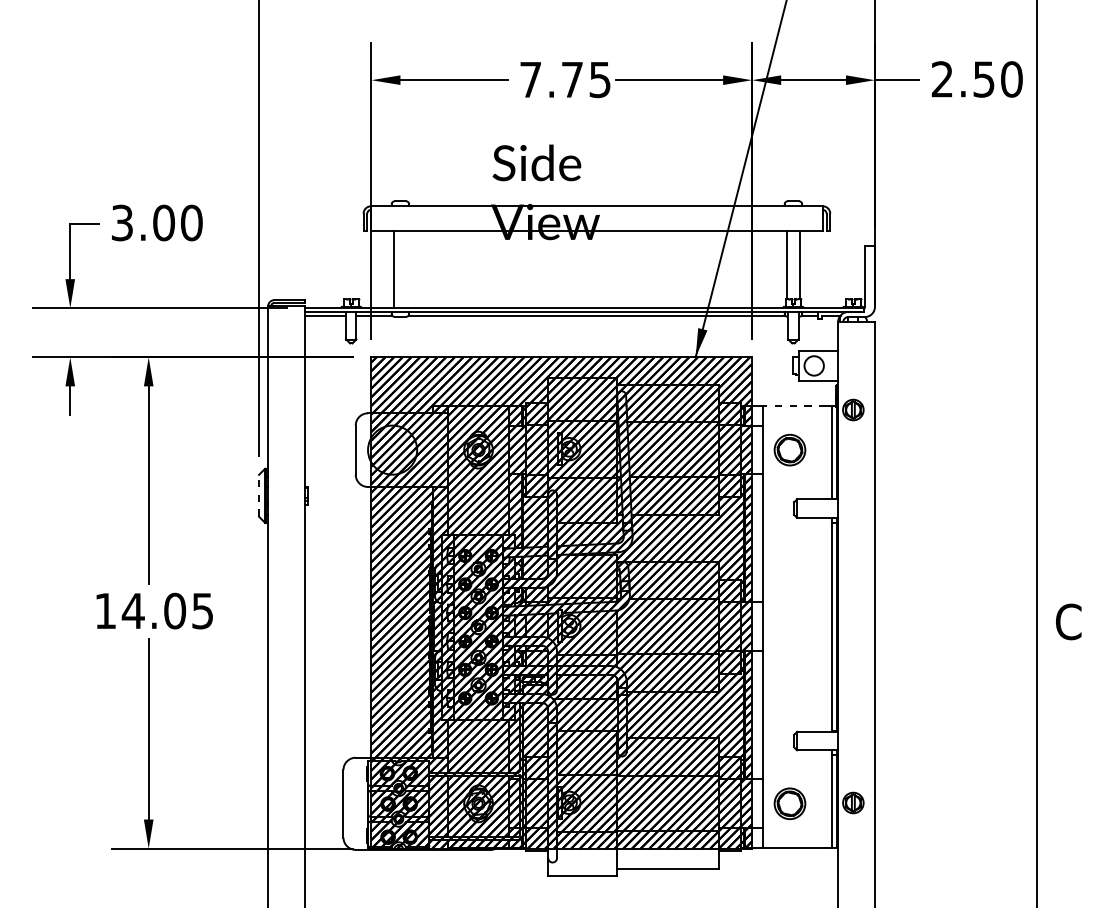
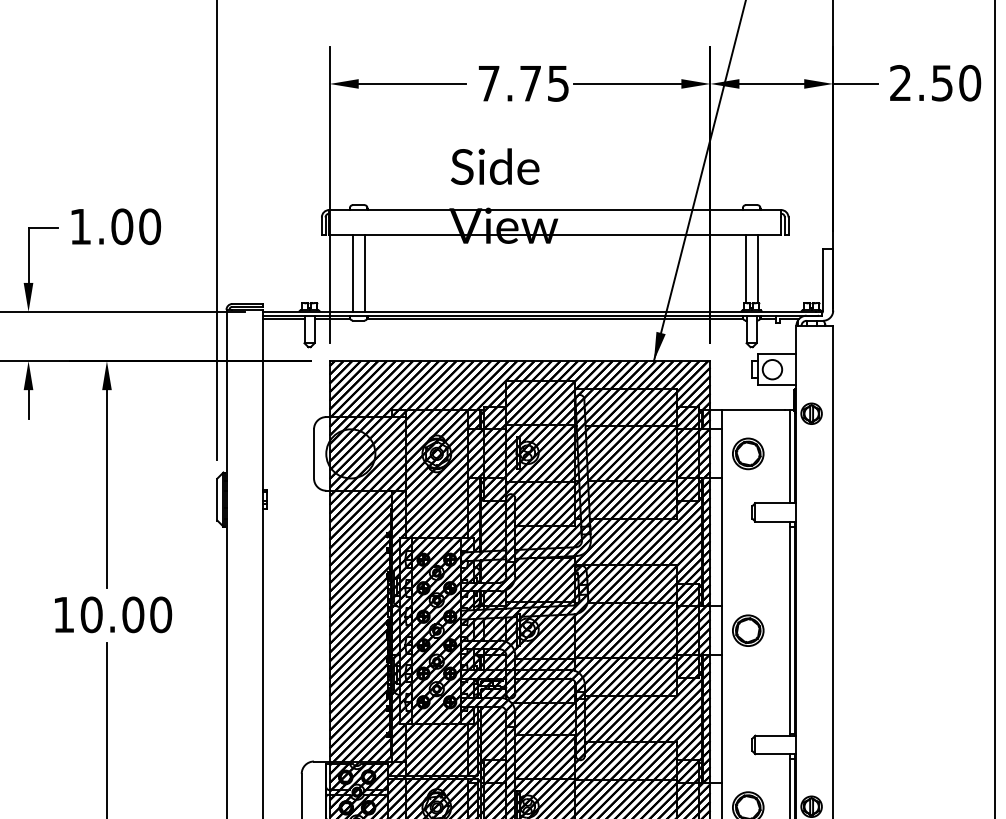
text: (122, 222) -> (80, 226), 3.00 -> 1.00
line: (406, 269) -> (364, 273), added
line: (794, 405) -> (752, 409), dashed -> solid
line: (259, 495) -> (217, 499), dashed -> solid
text: (167, 610) -> (125, 614), 14.05 -> 10.00
part: (789, 626) -> (747, 630), added

